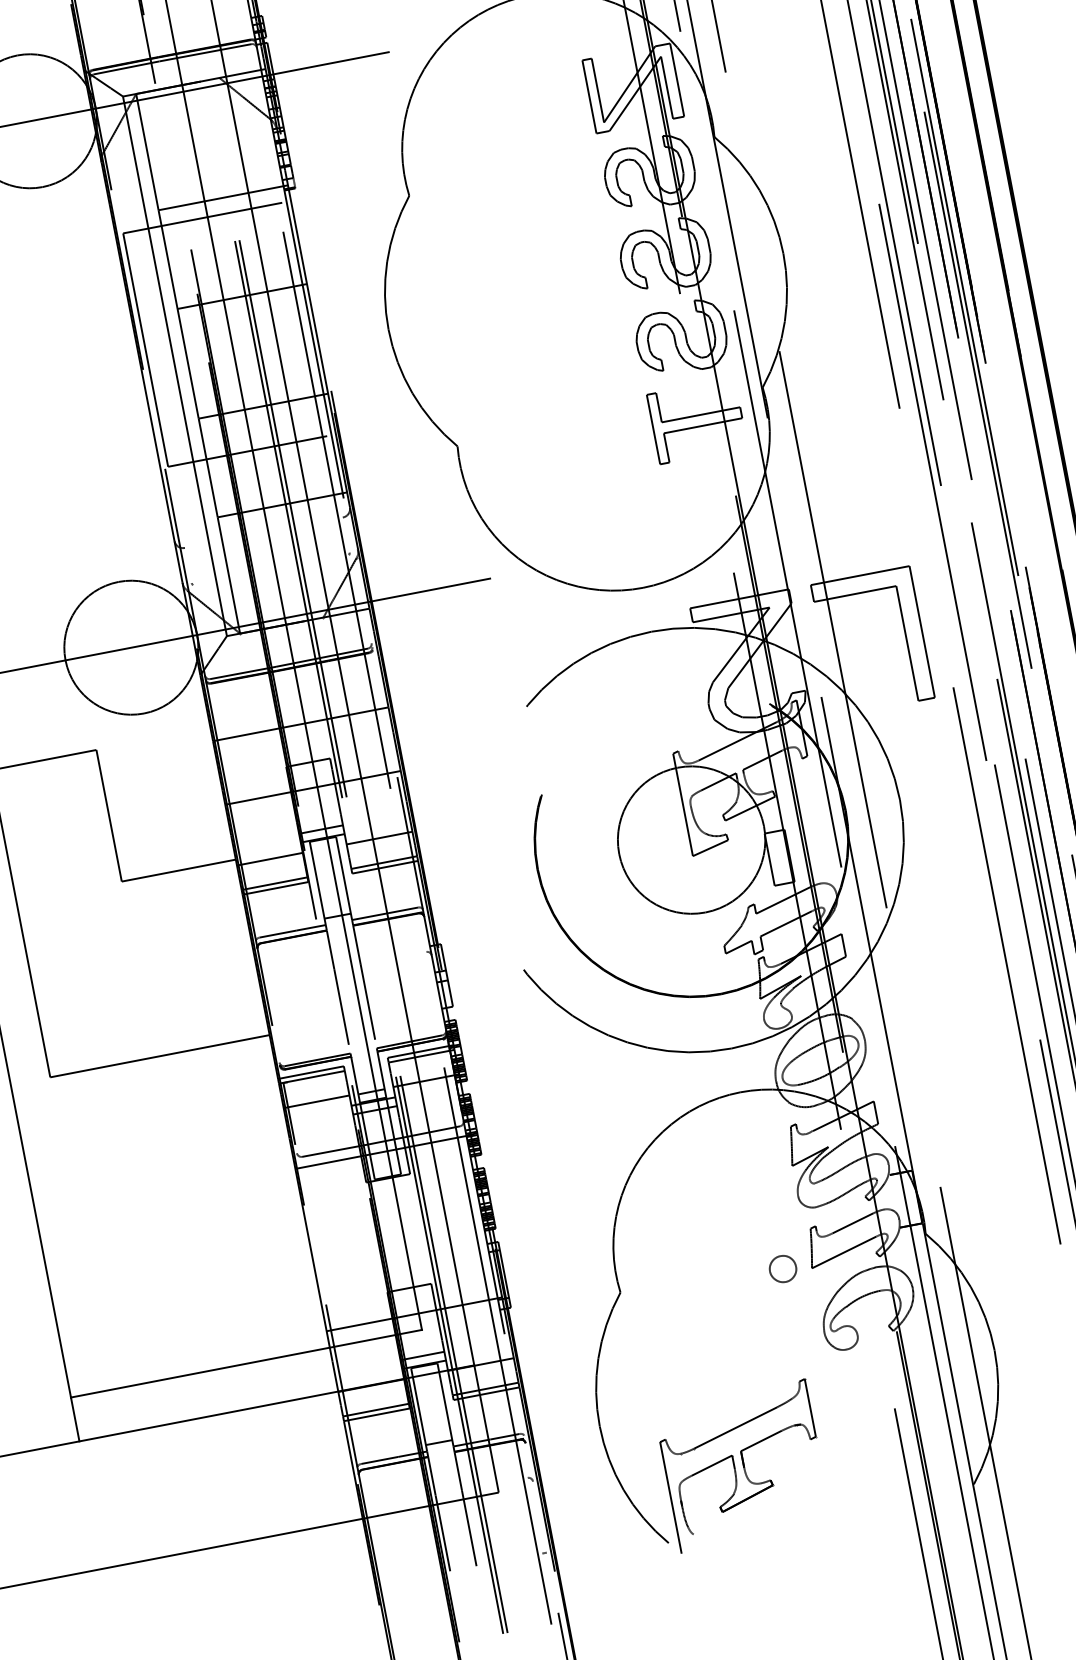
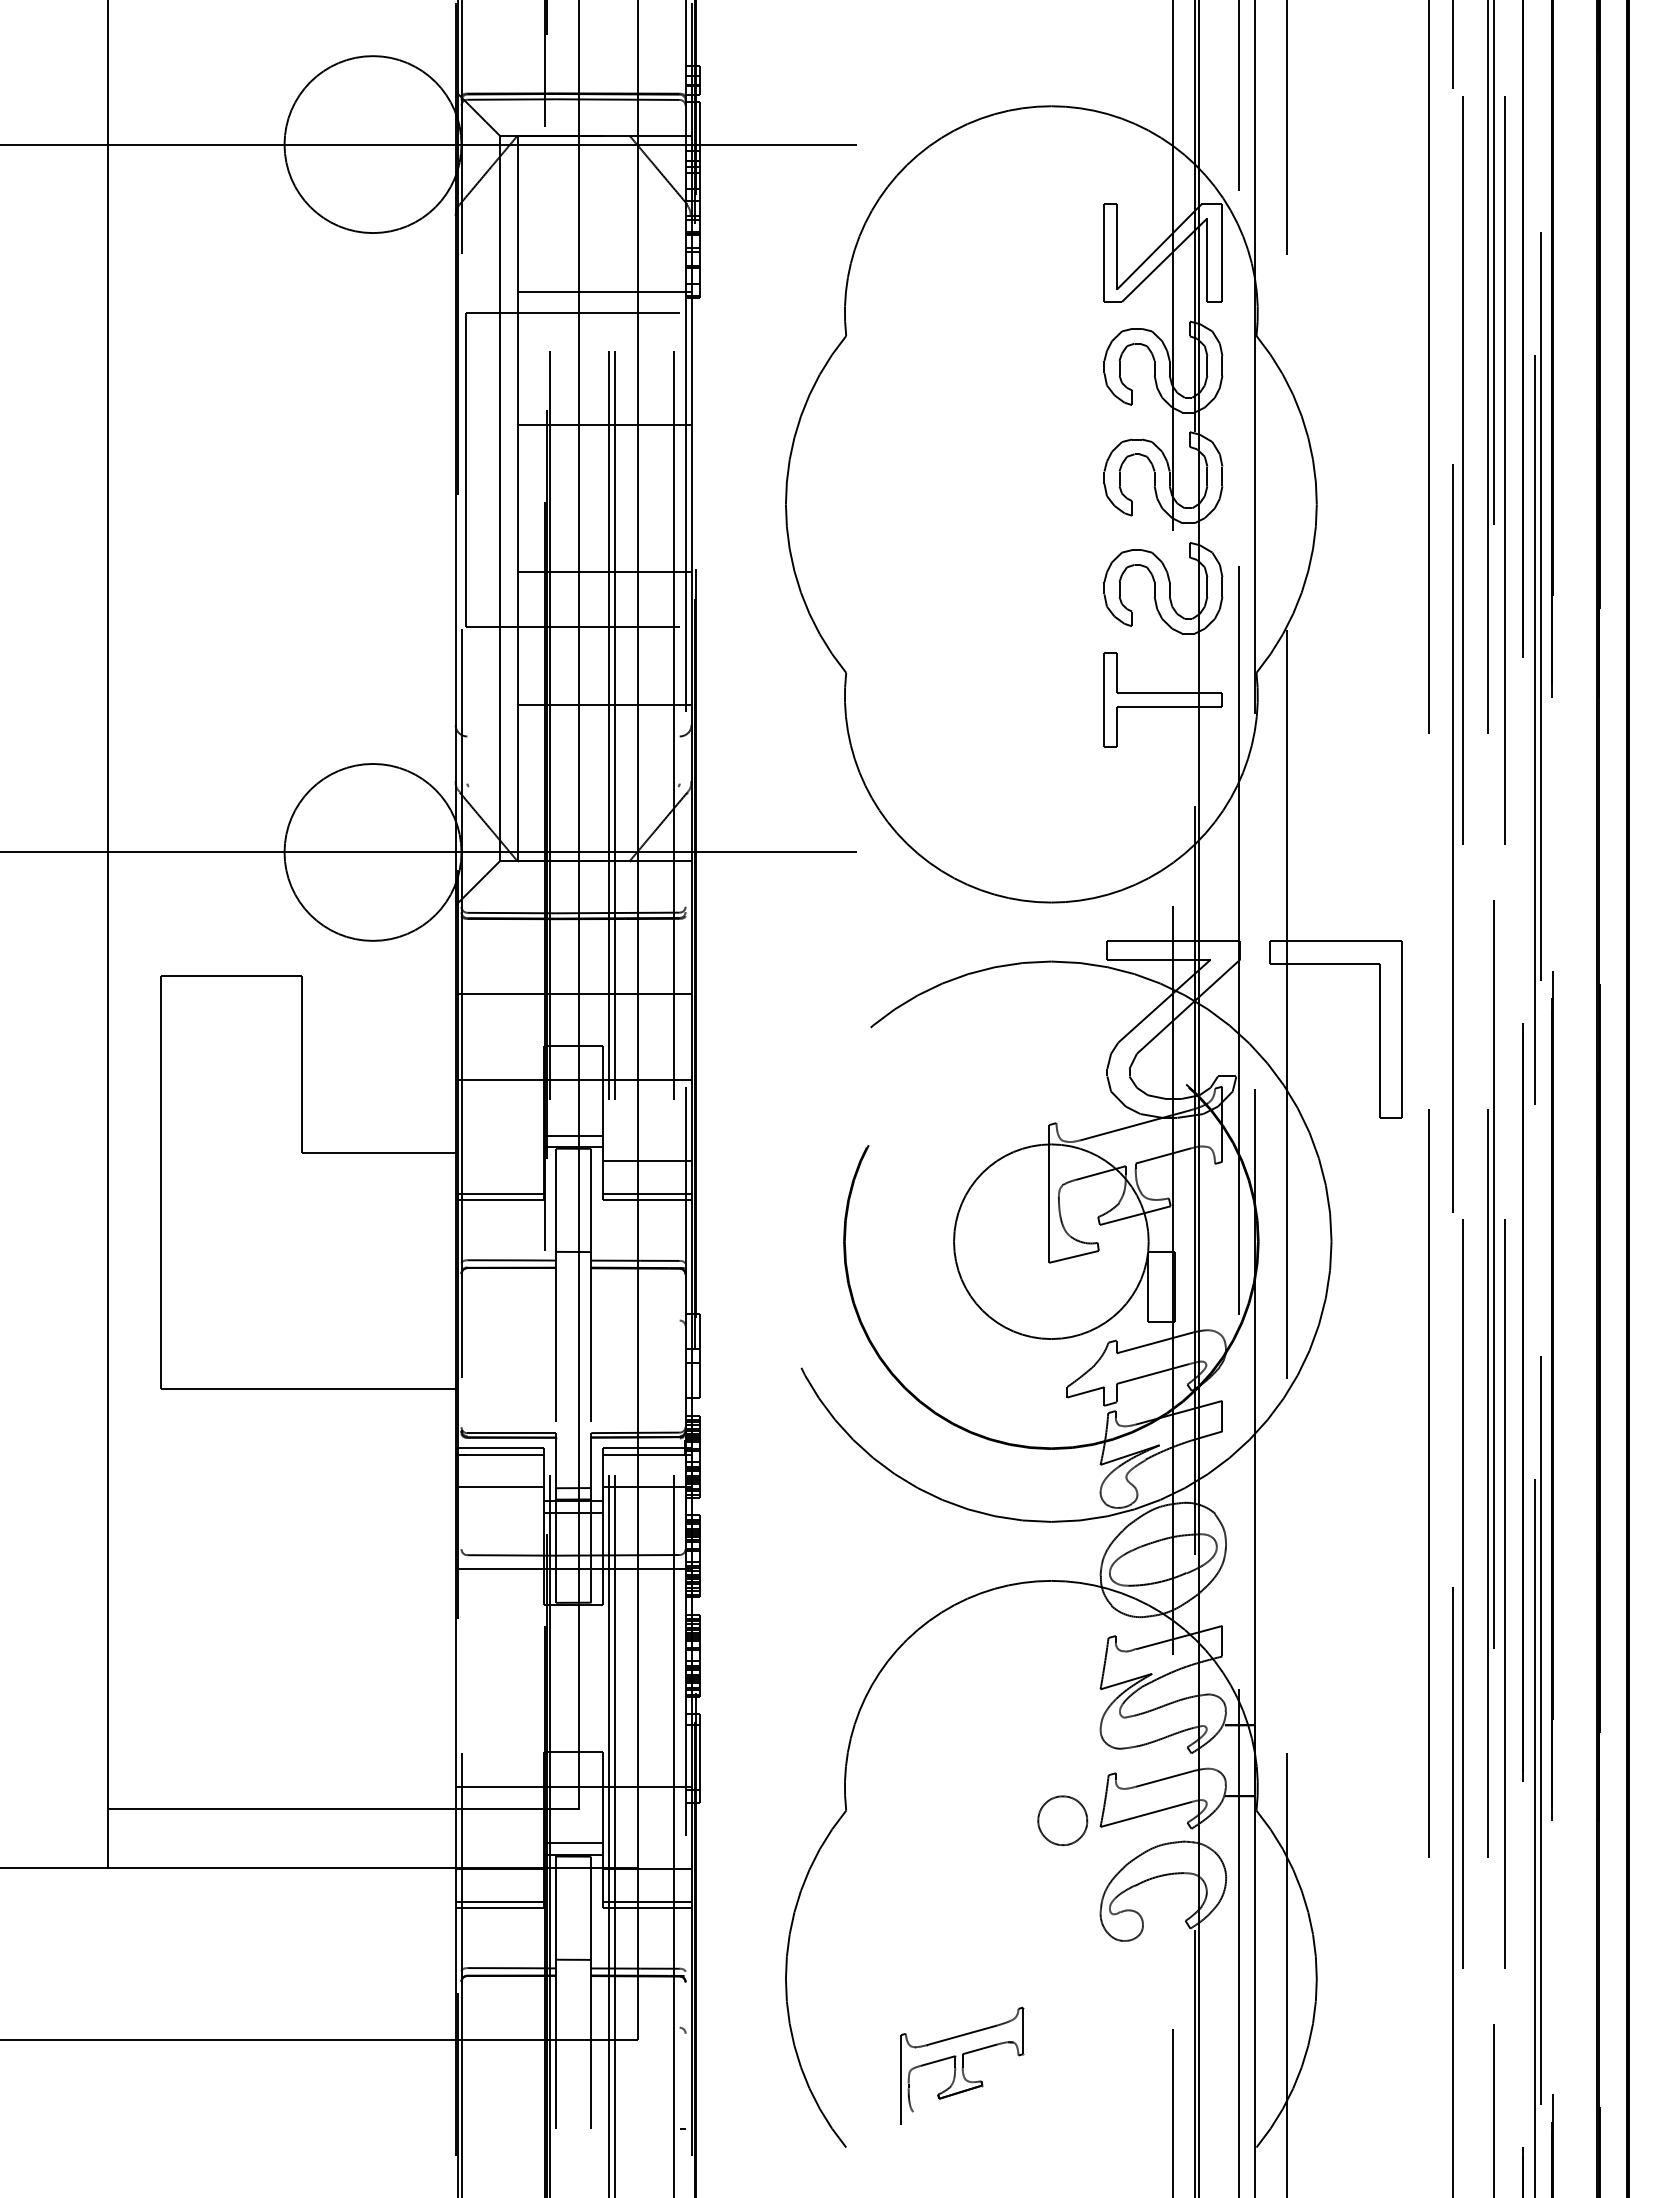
line: (269, 859) -> (499, 1161), removed
line: (289, 1113) -> (461, 1495), removed
part: (782, 1268) -> (1062, 1820), size x1.4
part: (743, 1465) -> (962, 2065), size x0.6

